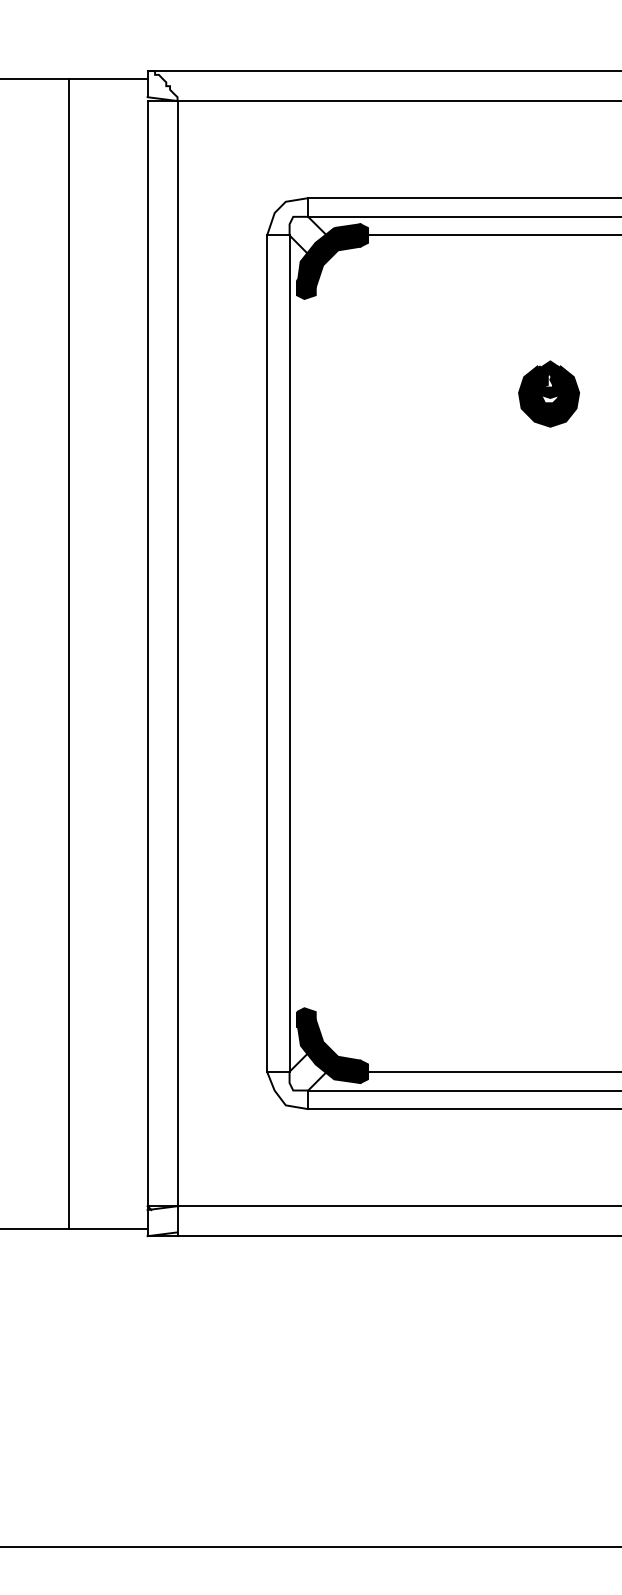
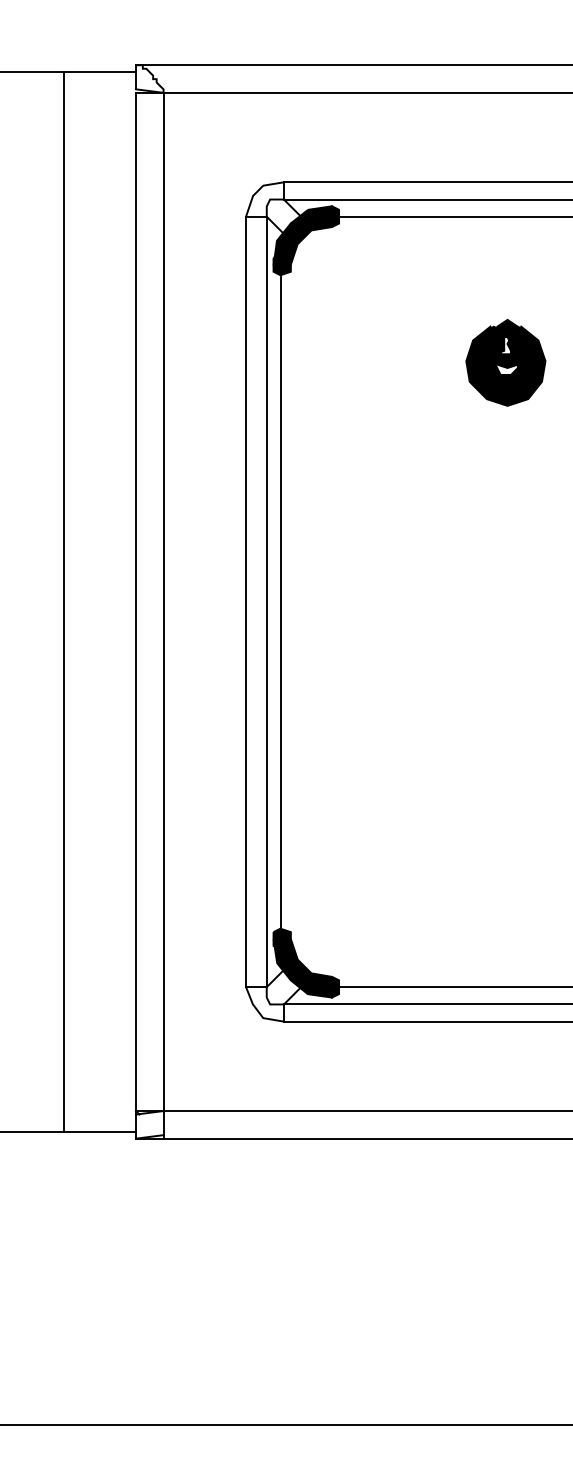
part: (548, 393) -> (505, 362), size x1.43
line: (304, 653) -> (280, 601), added

